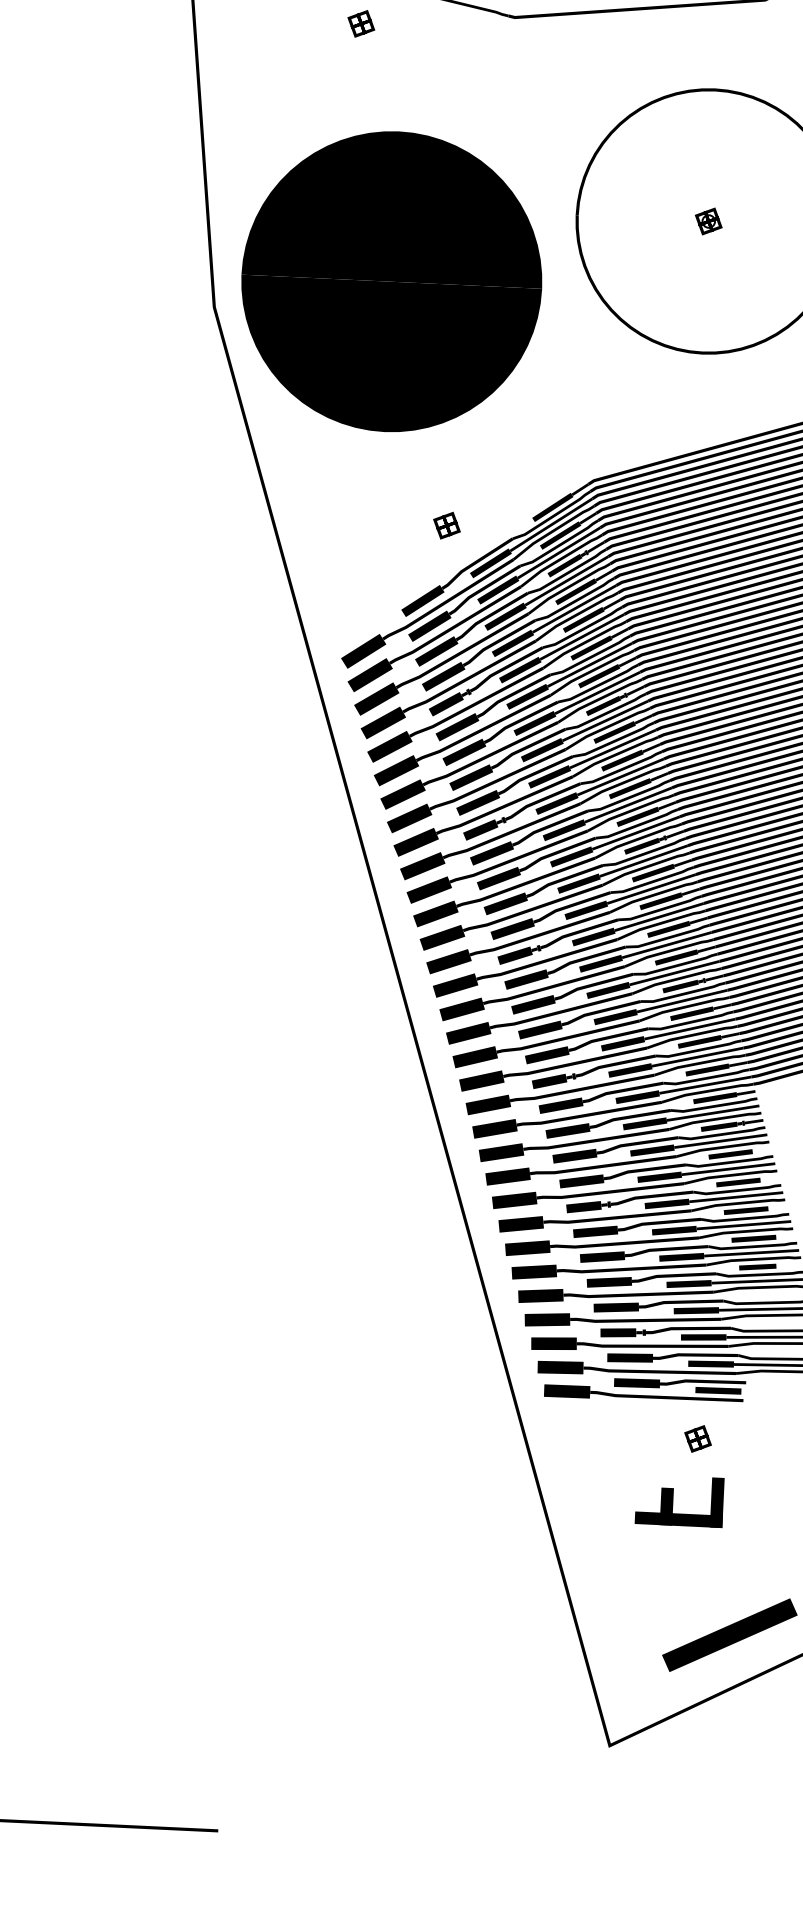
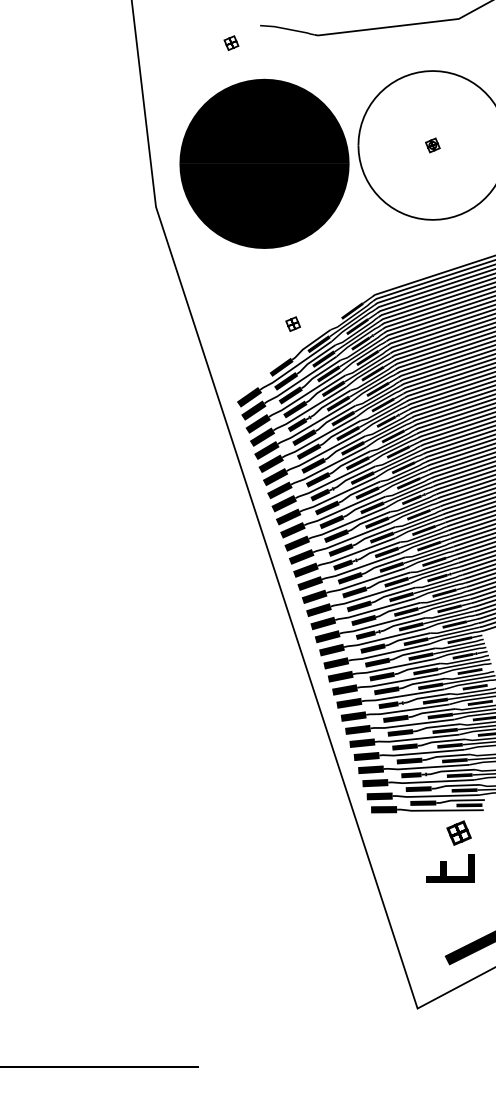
part: (391, 281) -> (264, 163), moved
part: (698, 1438) -> (459, 832), size x1.6

